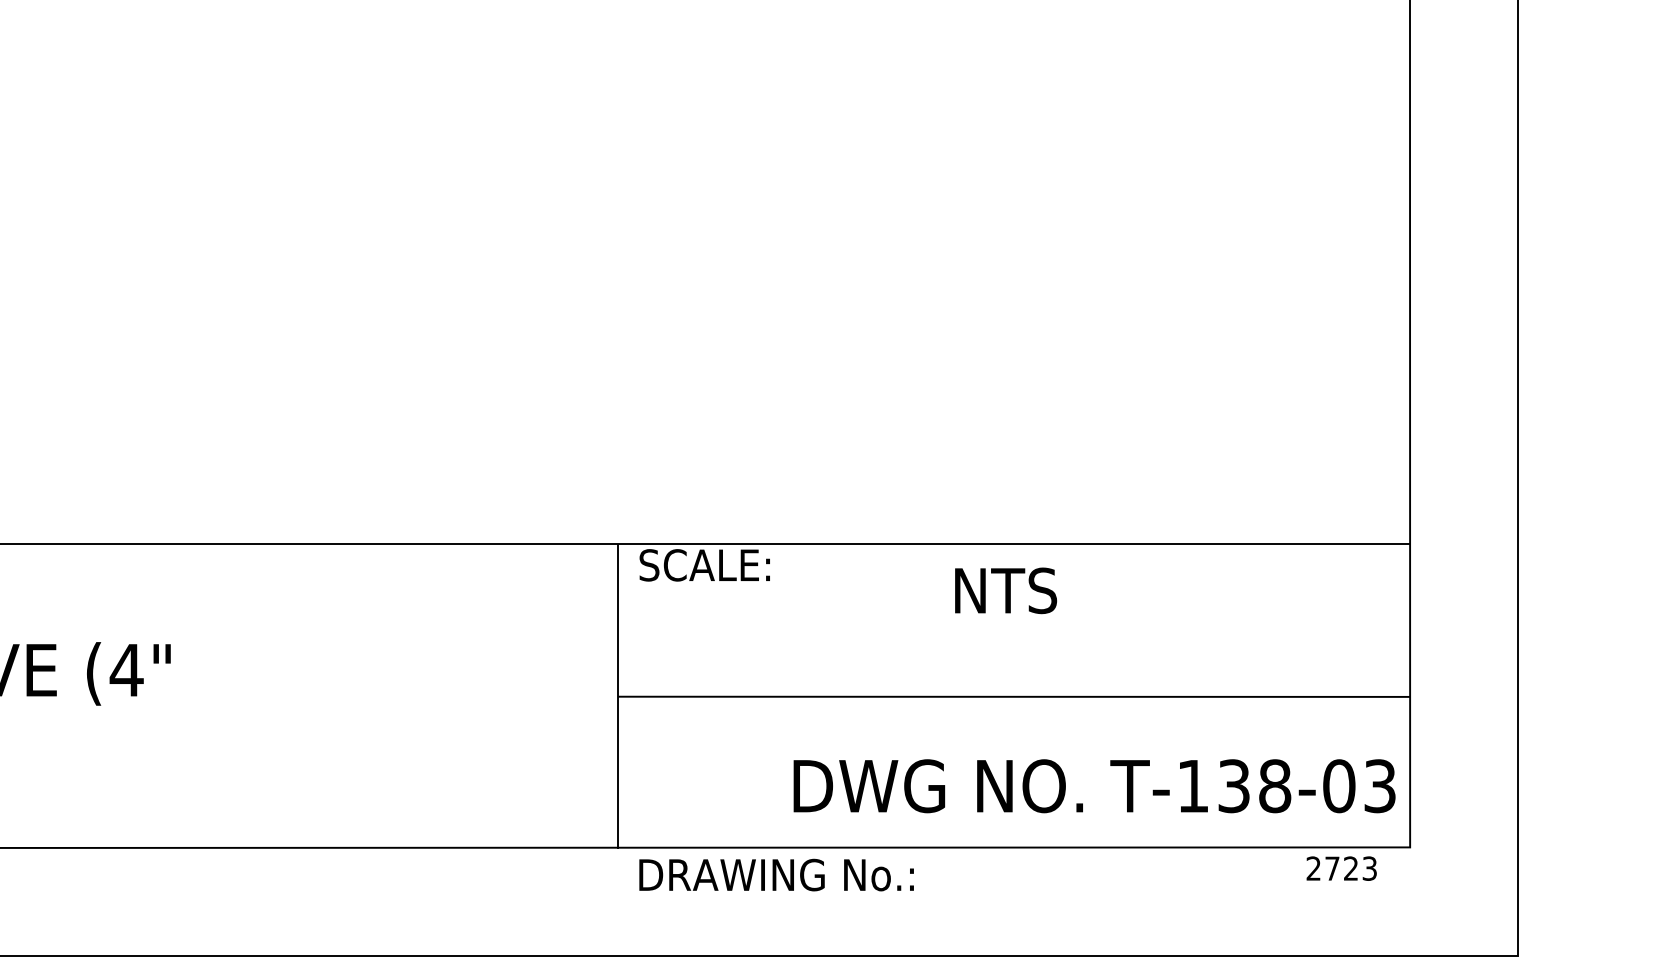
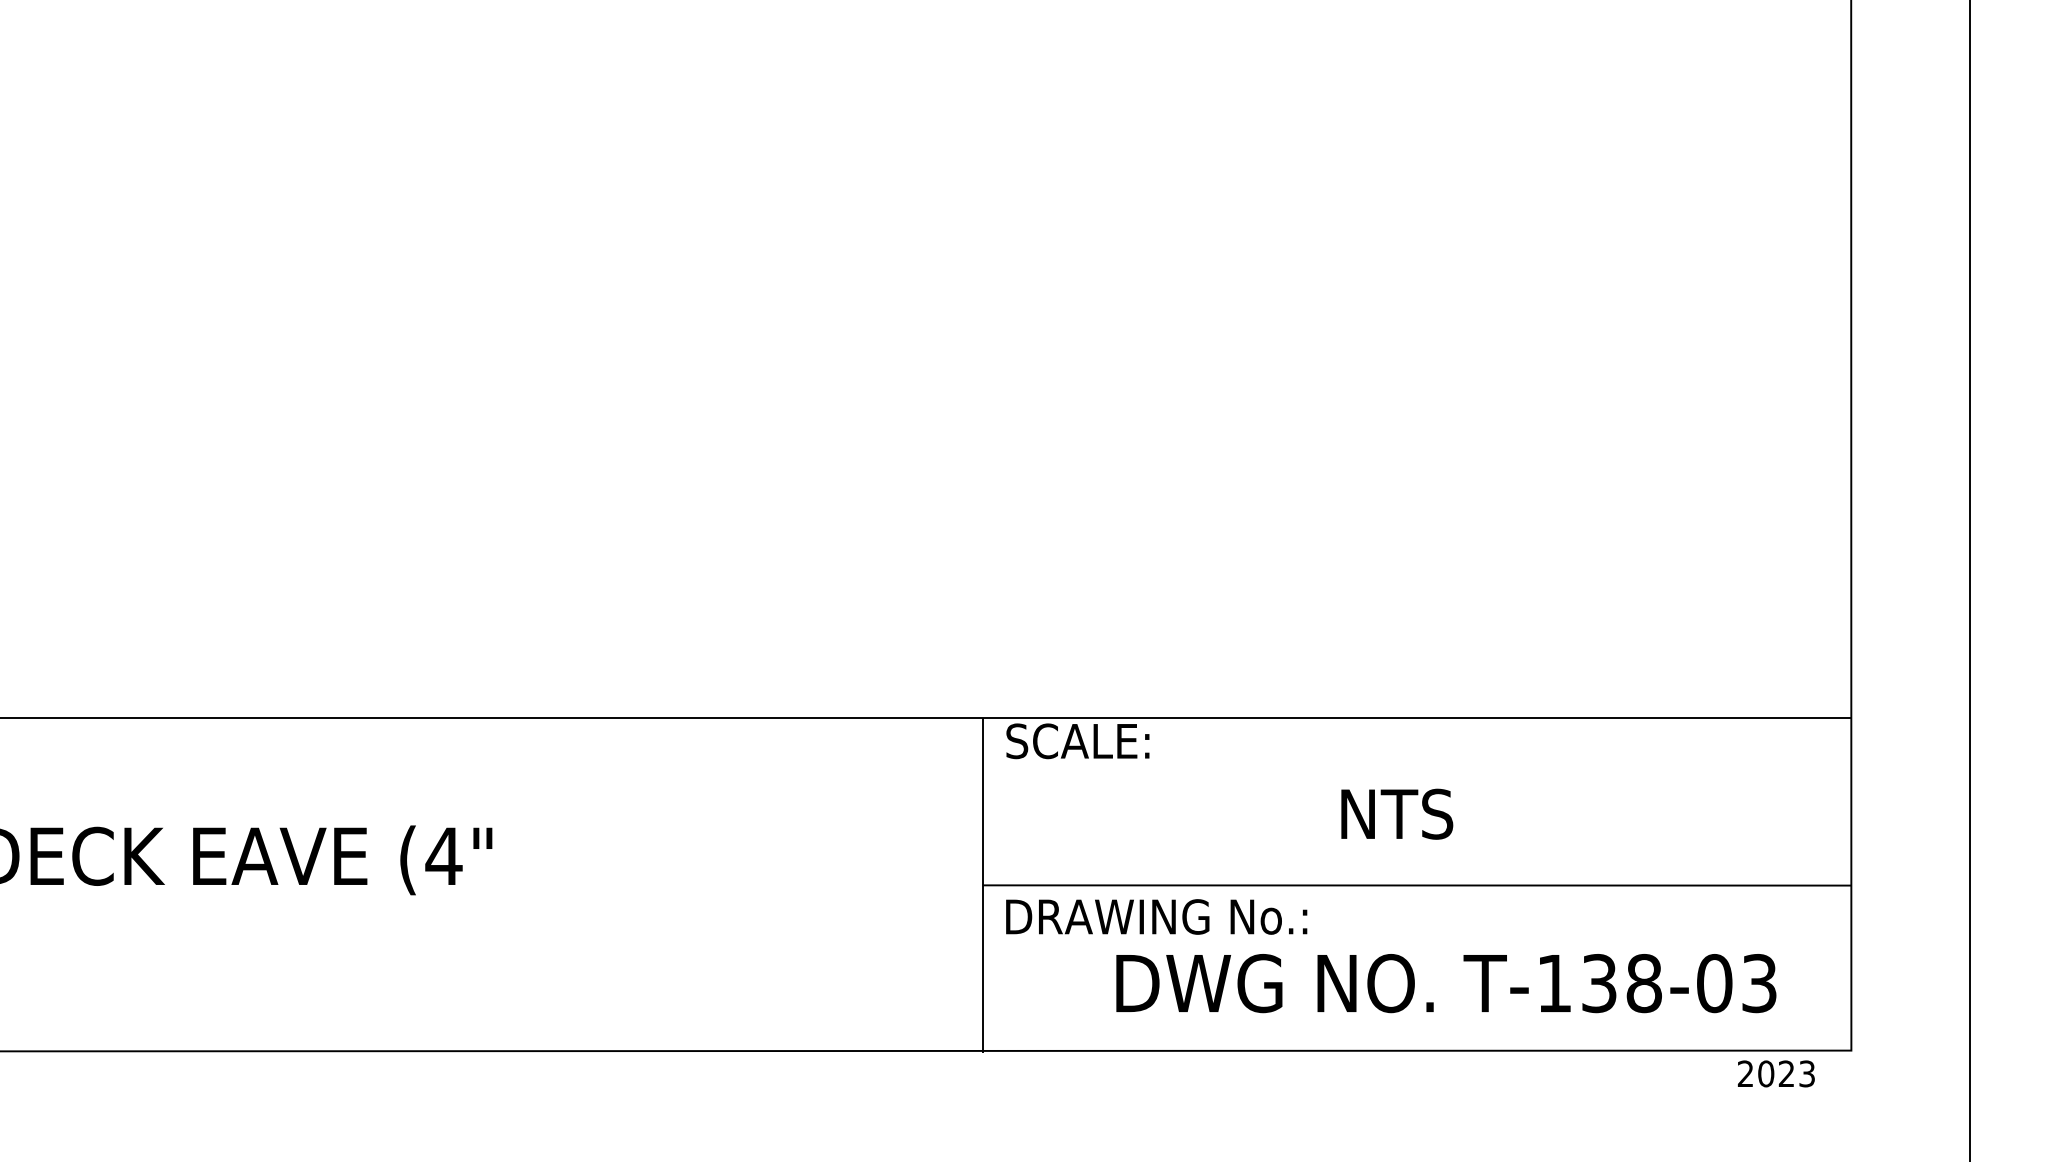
text: (1006, 590) -> (1397, 813), moved
text: (1094, 786) -> (1446, 983), moved
text: (1332, 868) -> (1766, 1073), 2723 -> 2023
text: (776, 874) -> (1156, 916), moved

